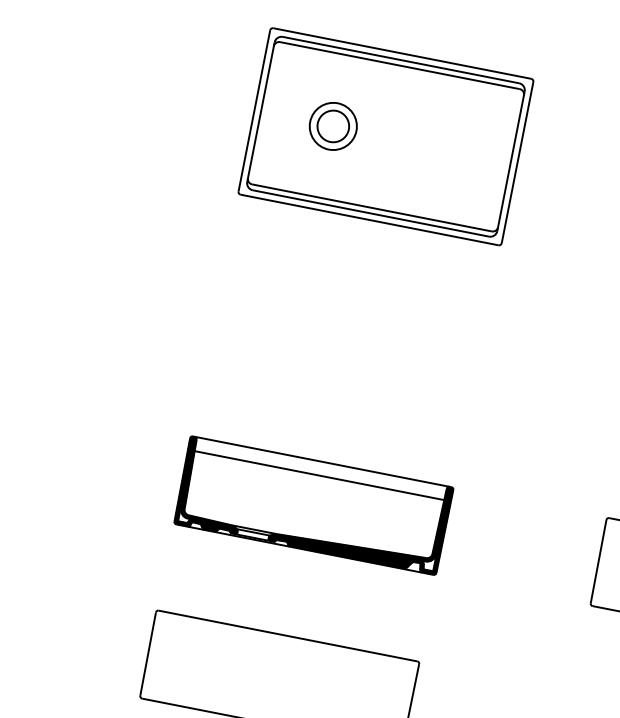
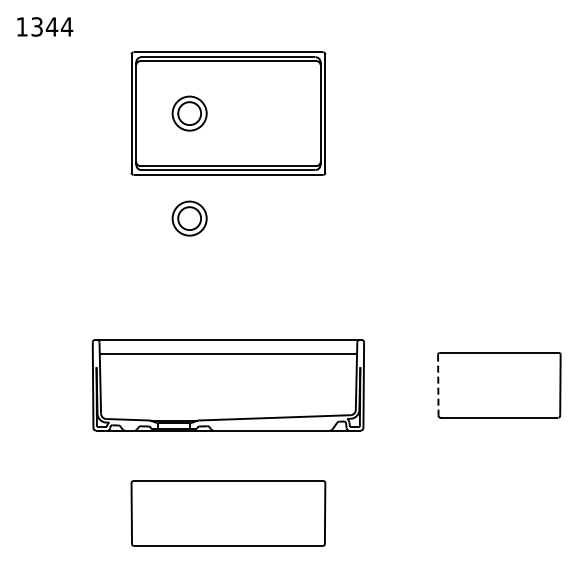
part: (305, 268) -> (189, 218), added
part: (313, 506) -> (228, 385), size x1.4
line: (598, 561) -> (438, 385), solid -> dashed

